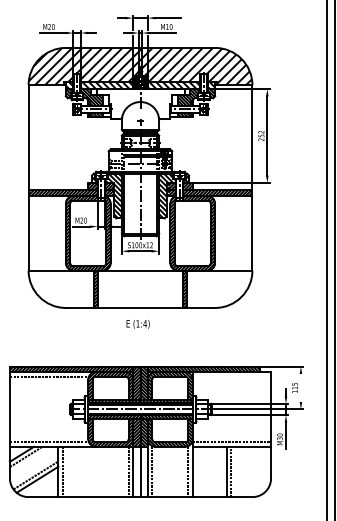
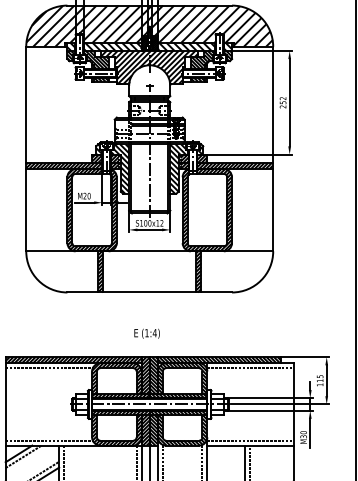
hatch: (140, 103) -> (149, 66), added
text: (137, 324) -> (146, 333), moved
line: (231, 376) -> (250, 368), added
line: (300, 387) -> (326, 380), added

